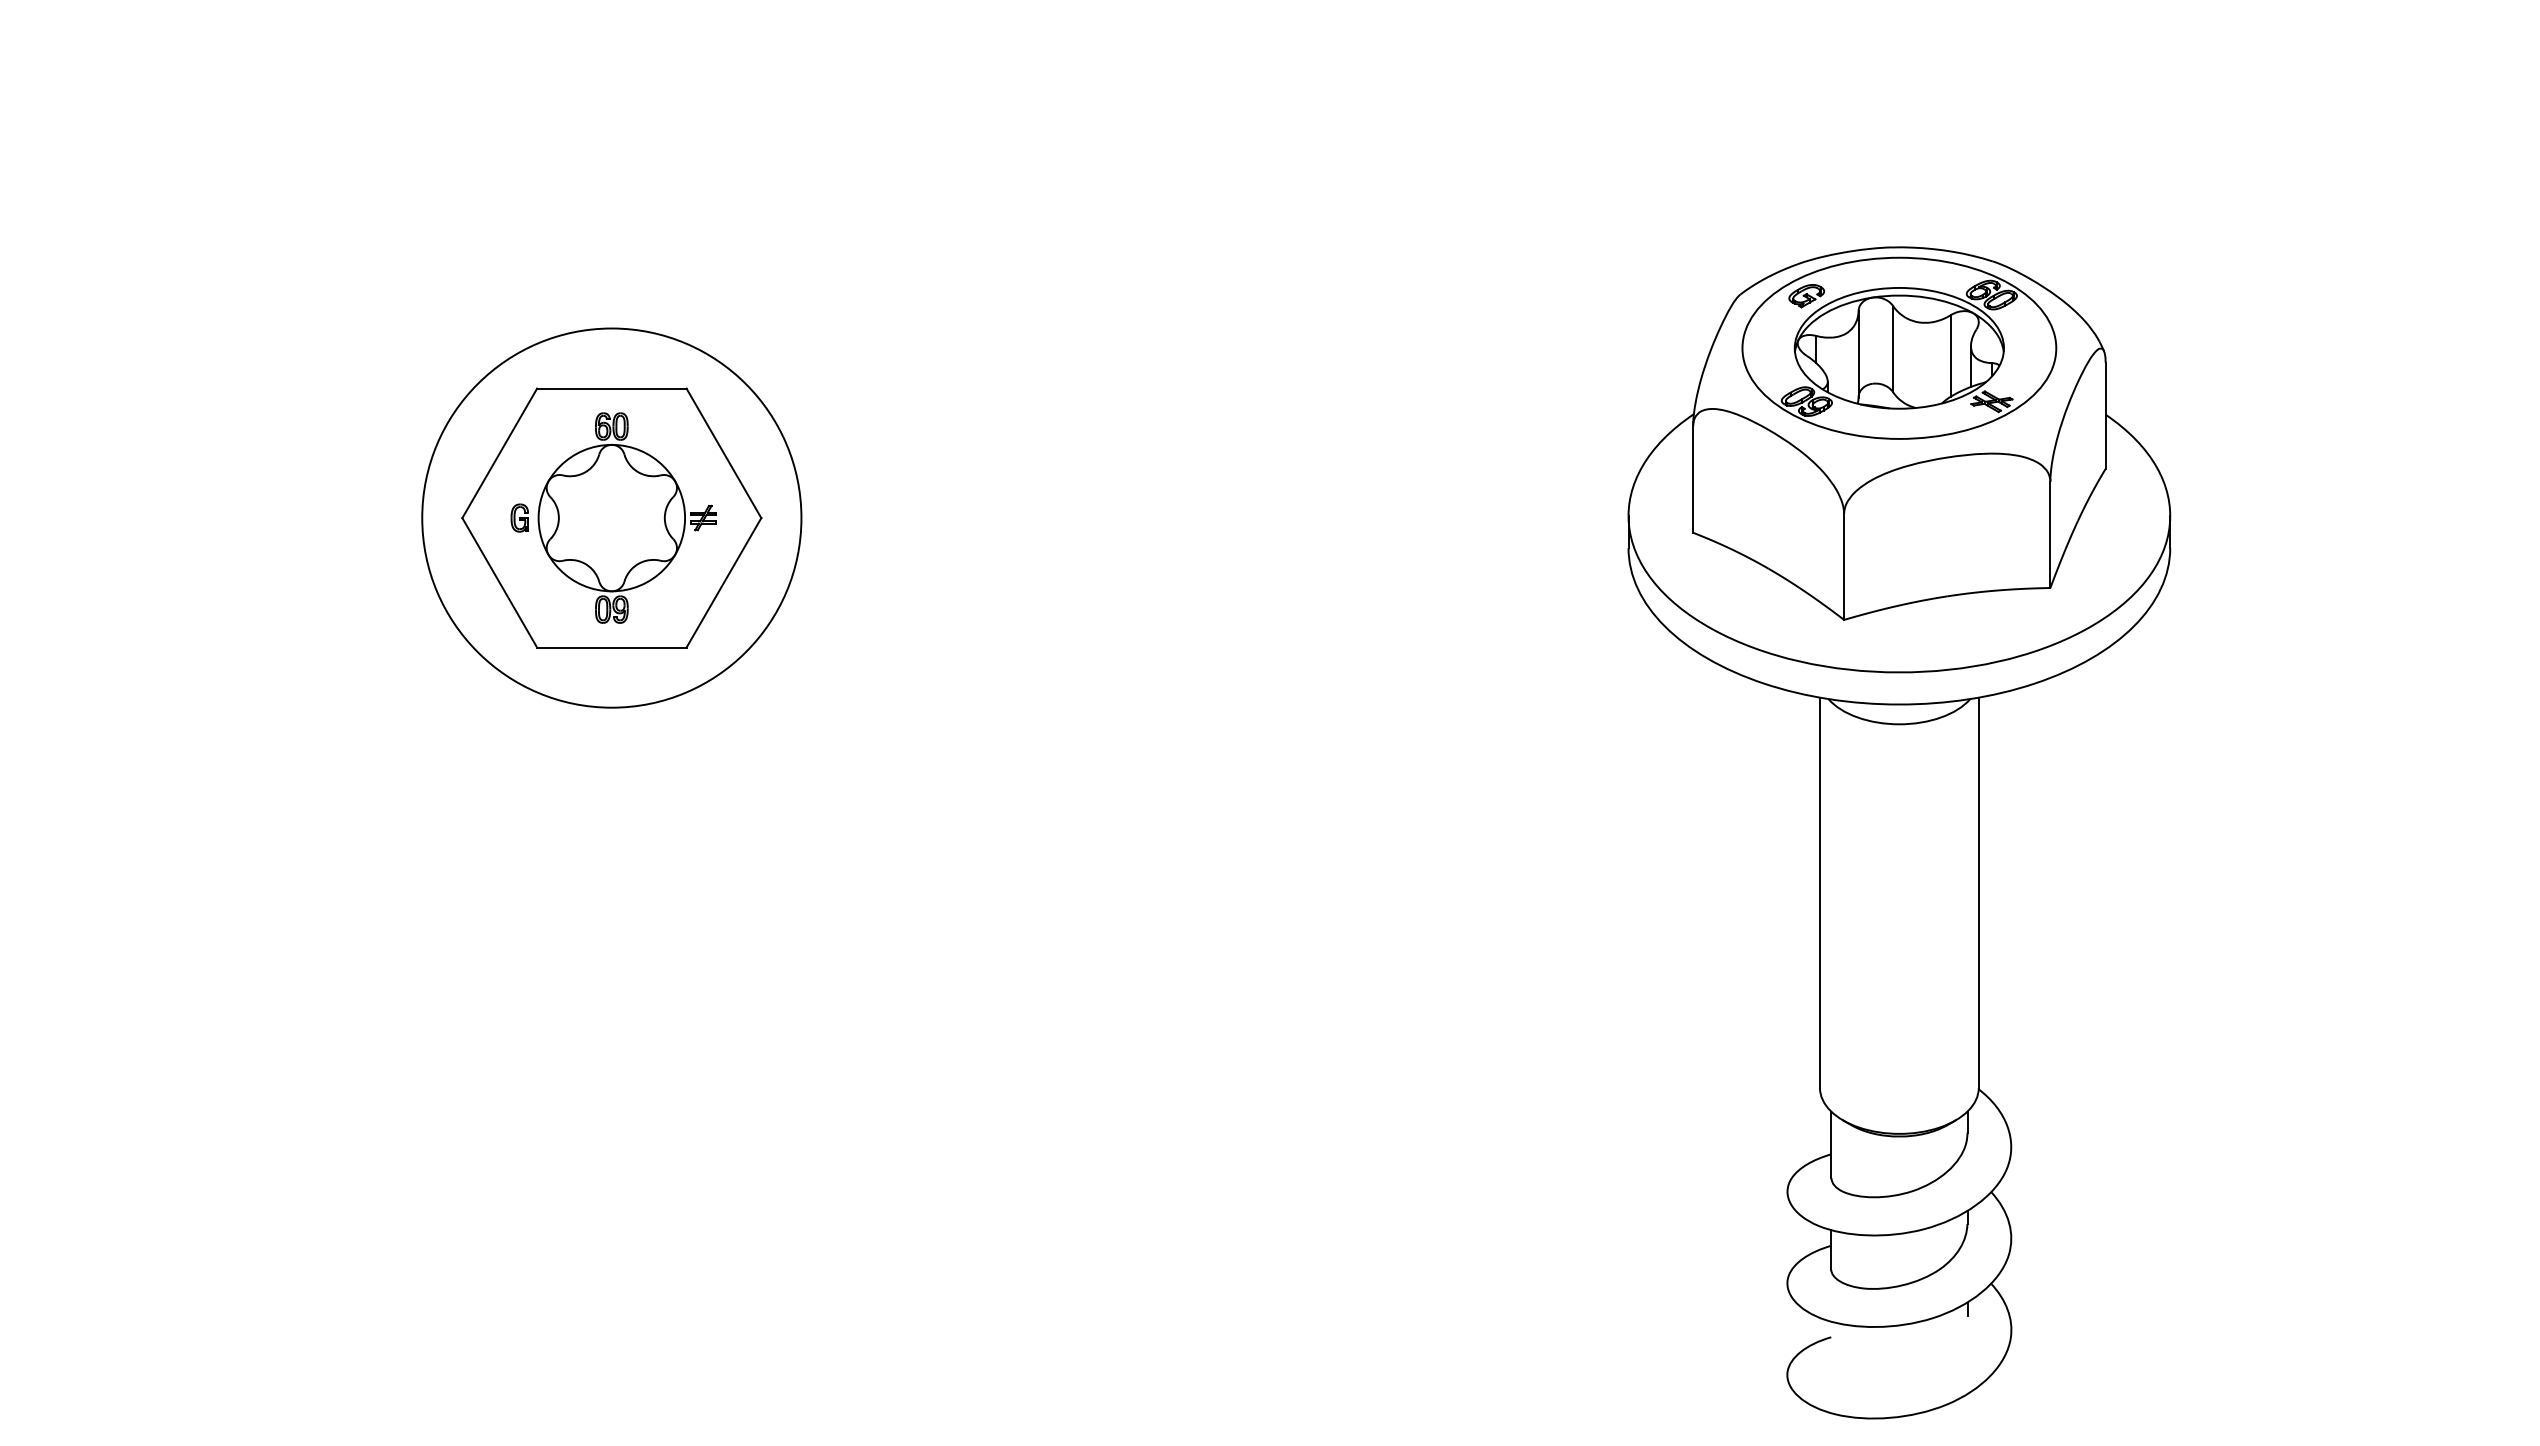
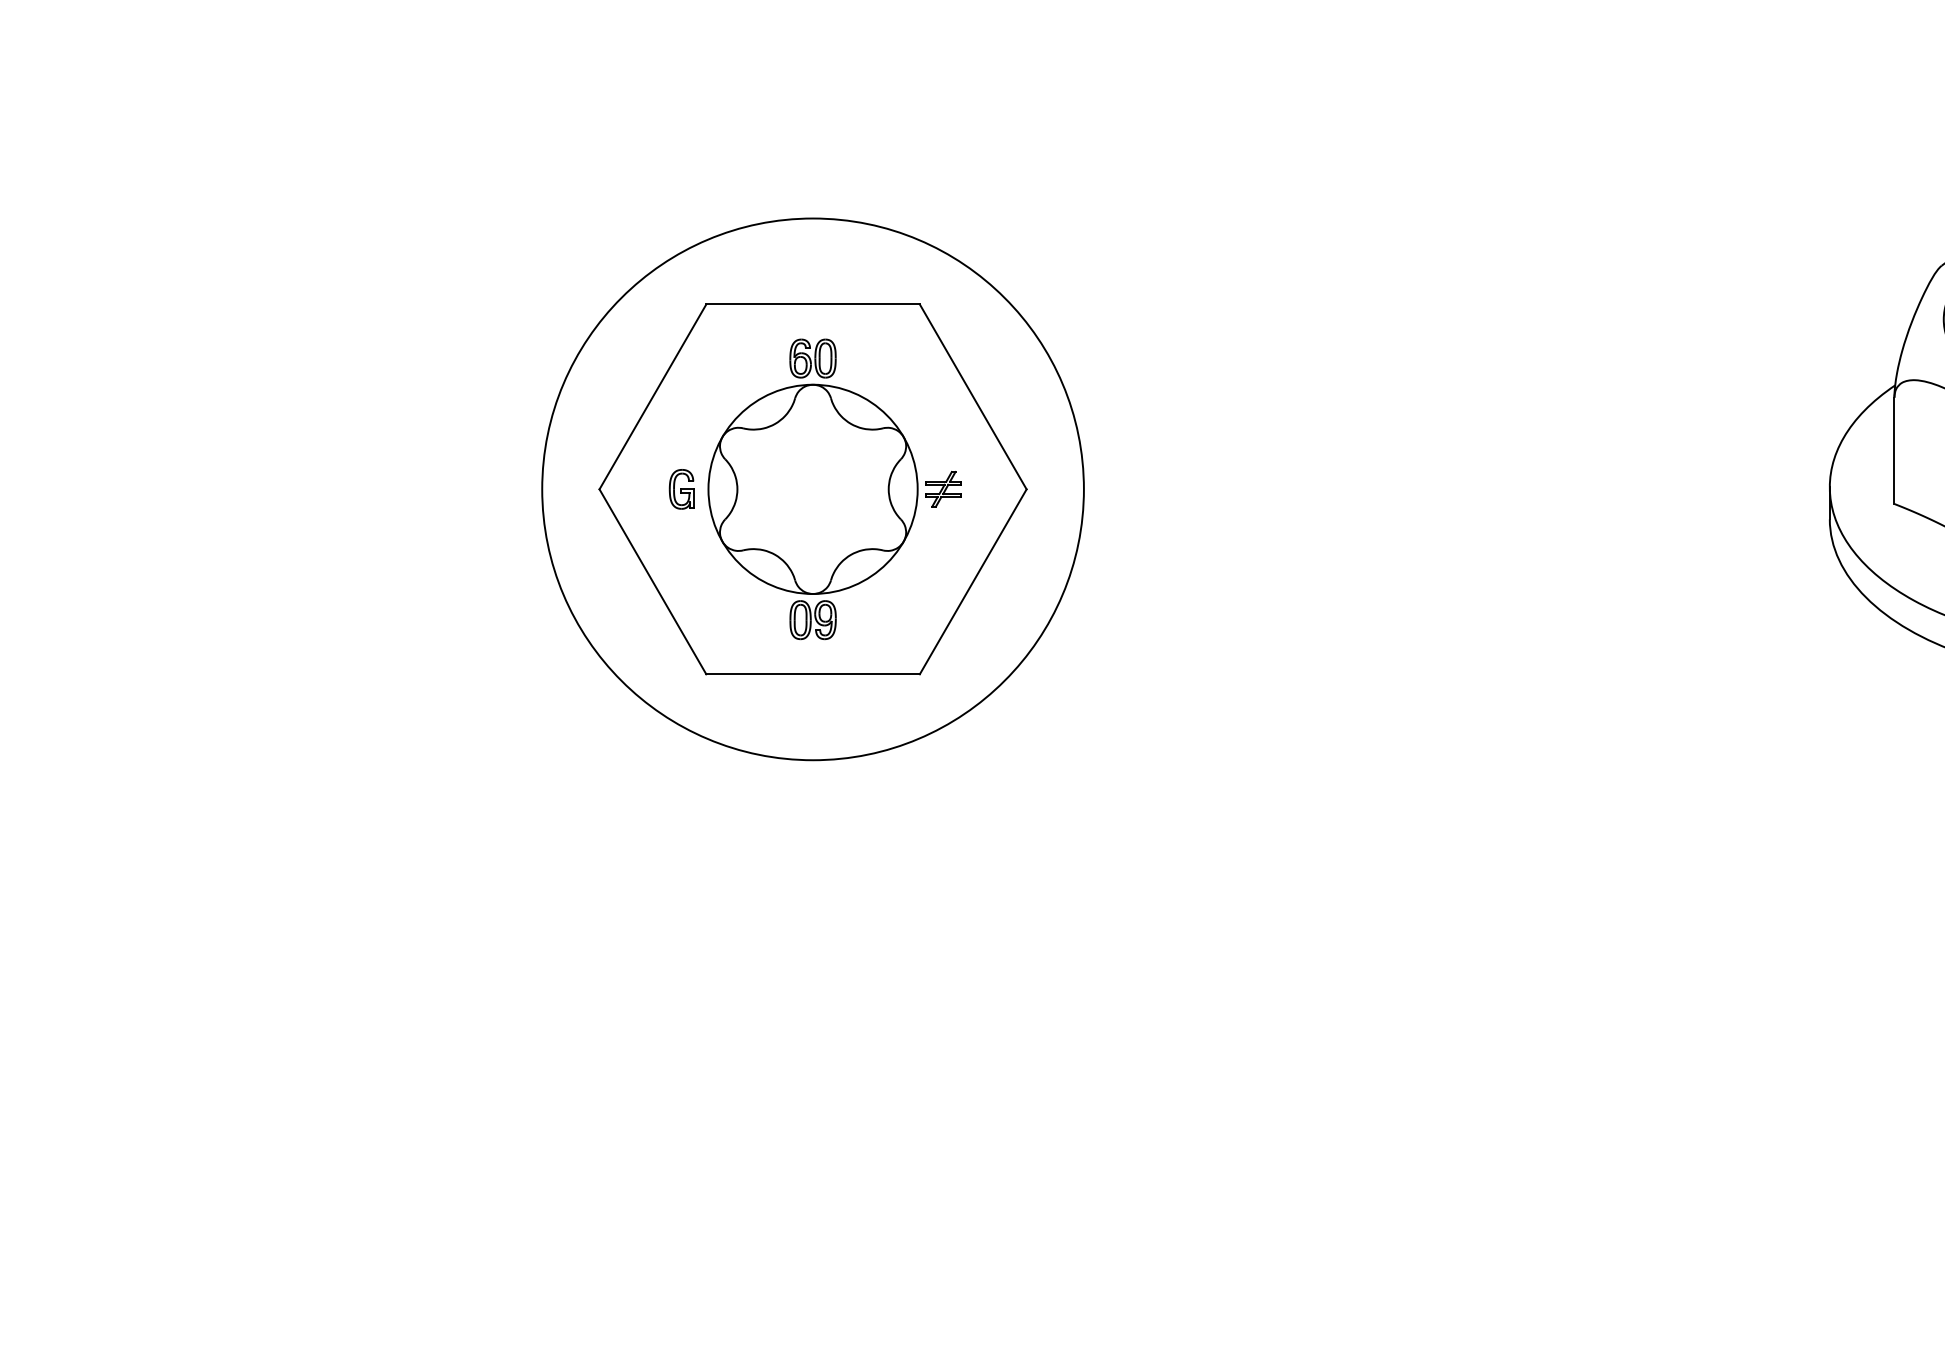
part: (611, 517) -> (812, 488), size x1.43

